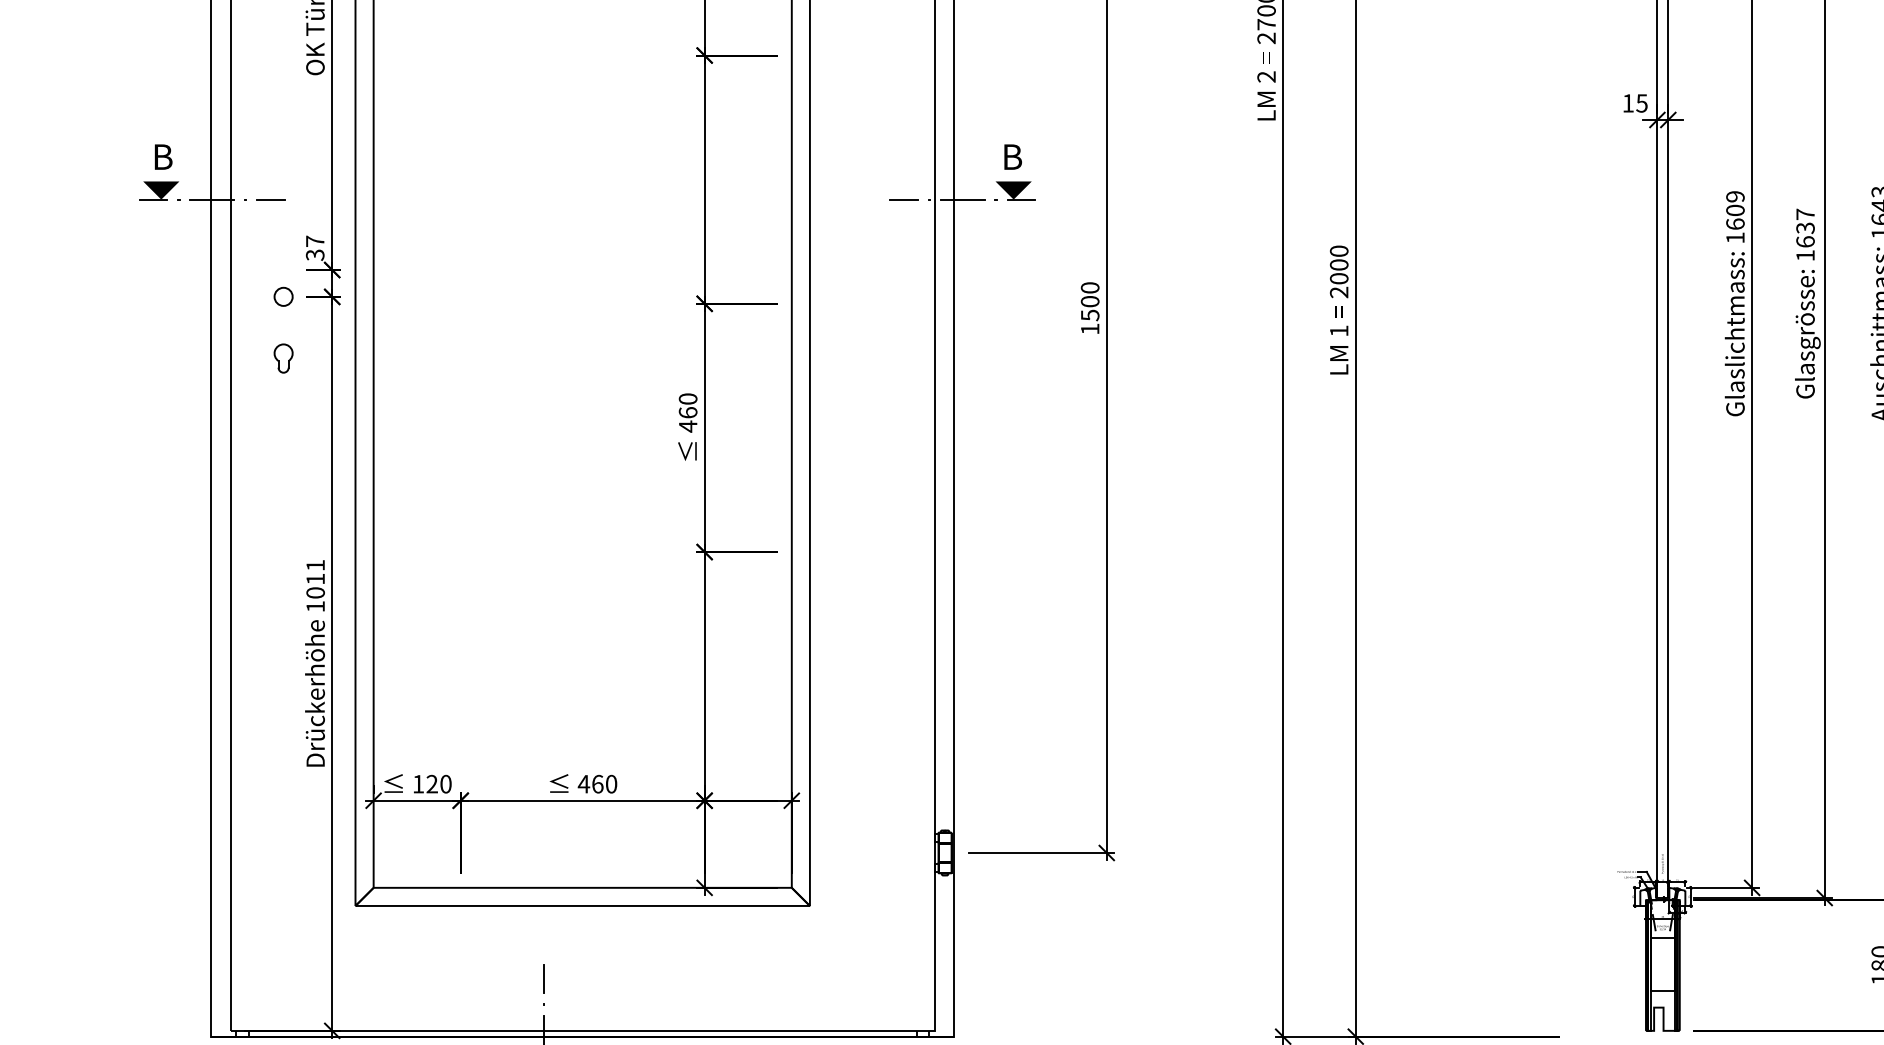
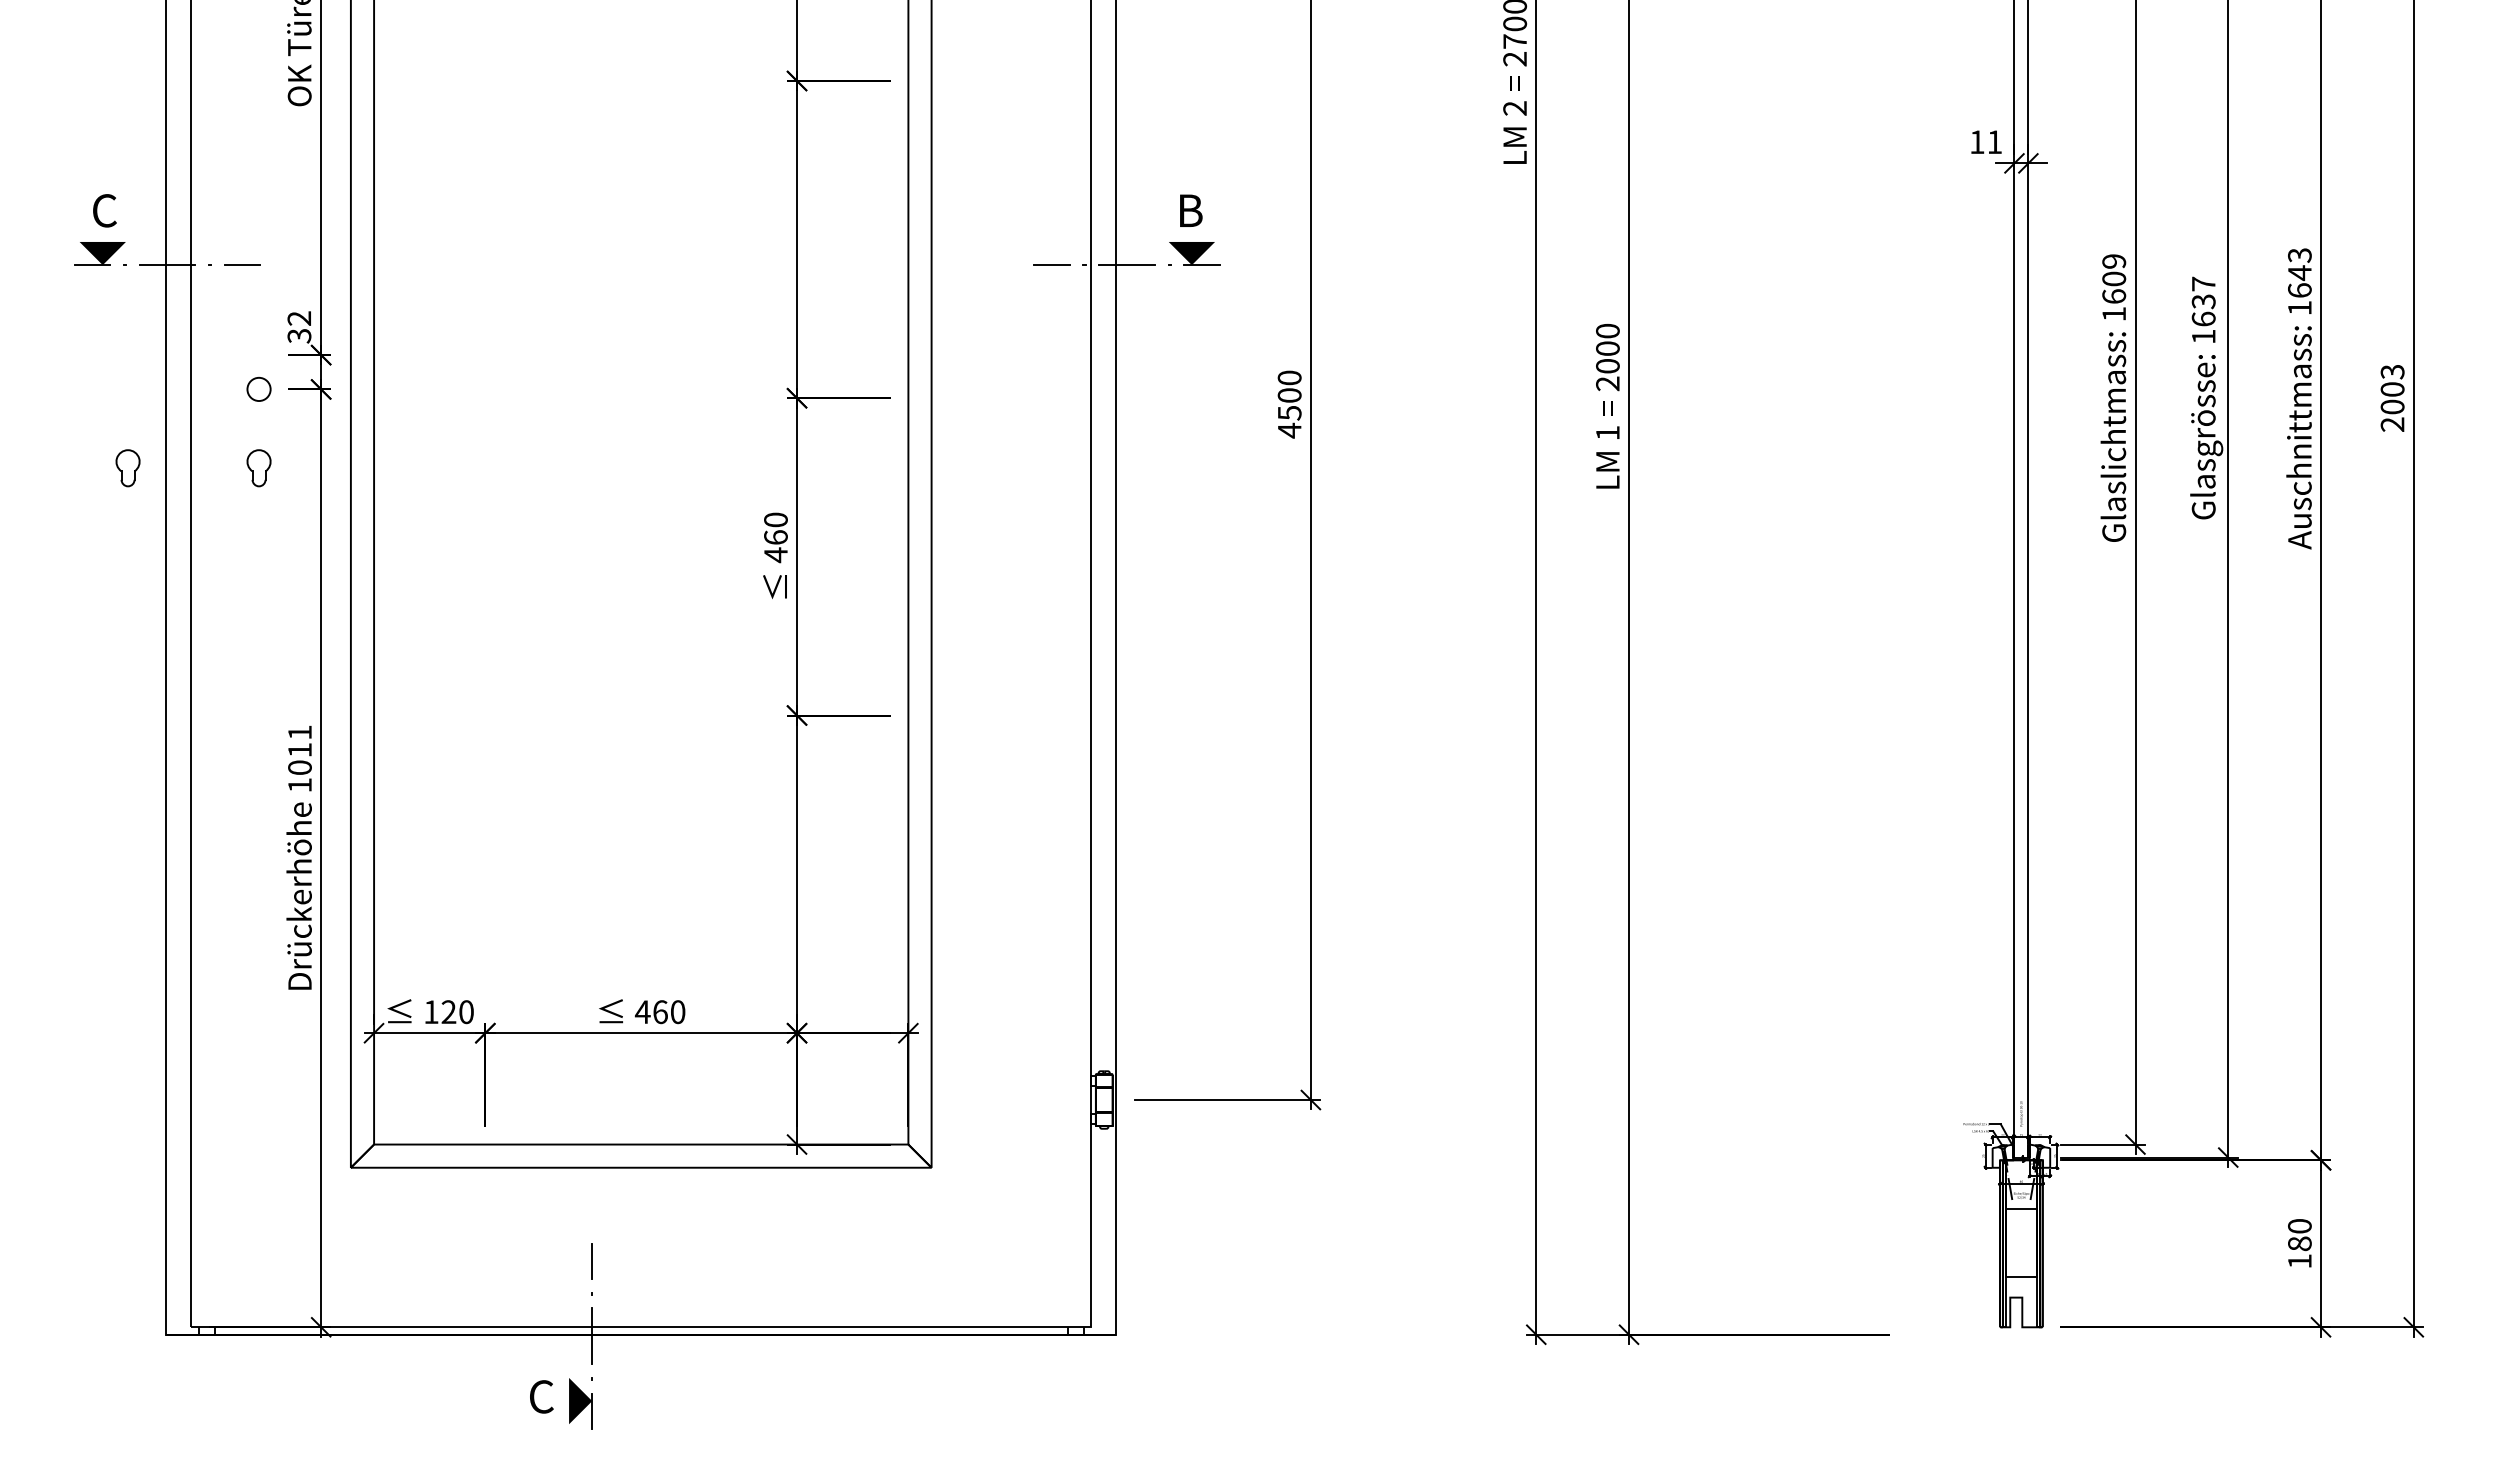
text: (1641, 103) -> (1994, 142), 15 -> 11
text: (163, 156) -> (105, 210), B -> C
text: (314, 241) -> (298, 318), 37 -> 32
text: (1090, 329) -> (1289, 430), 1500 -> 4500
part: (180, 358) -> (127, 468), added

